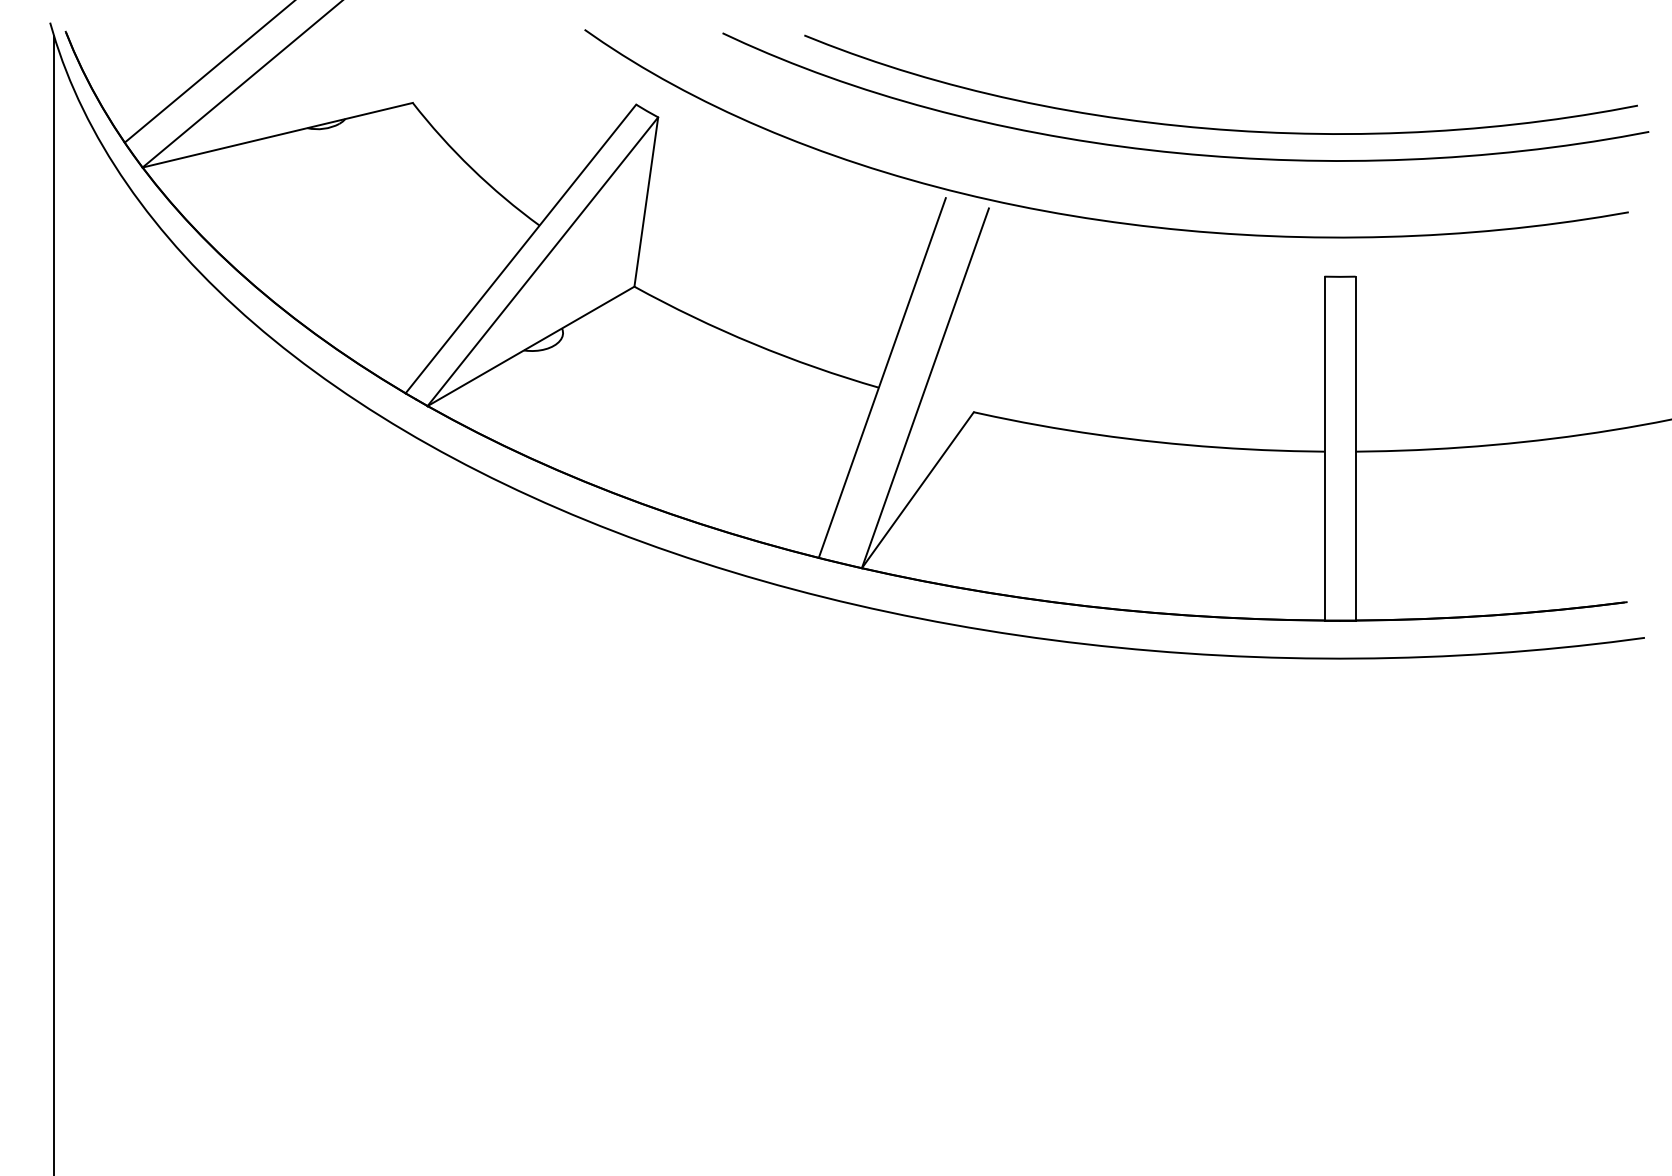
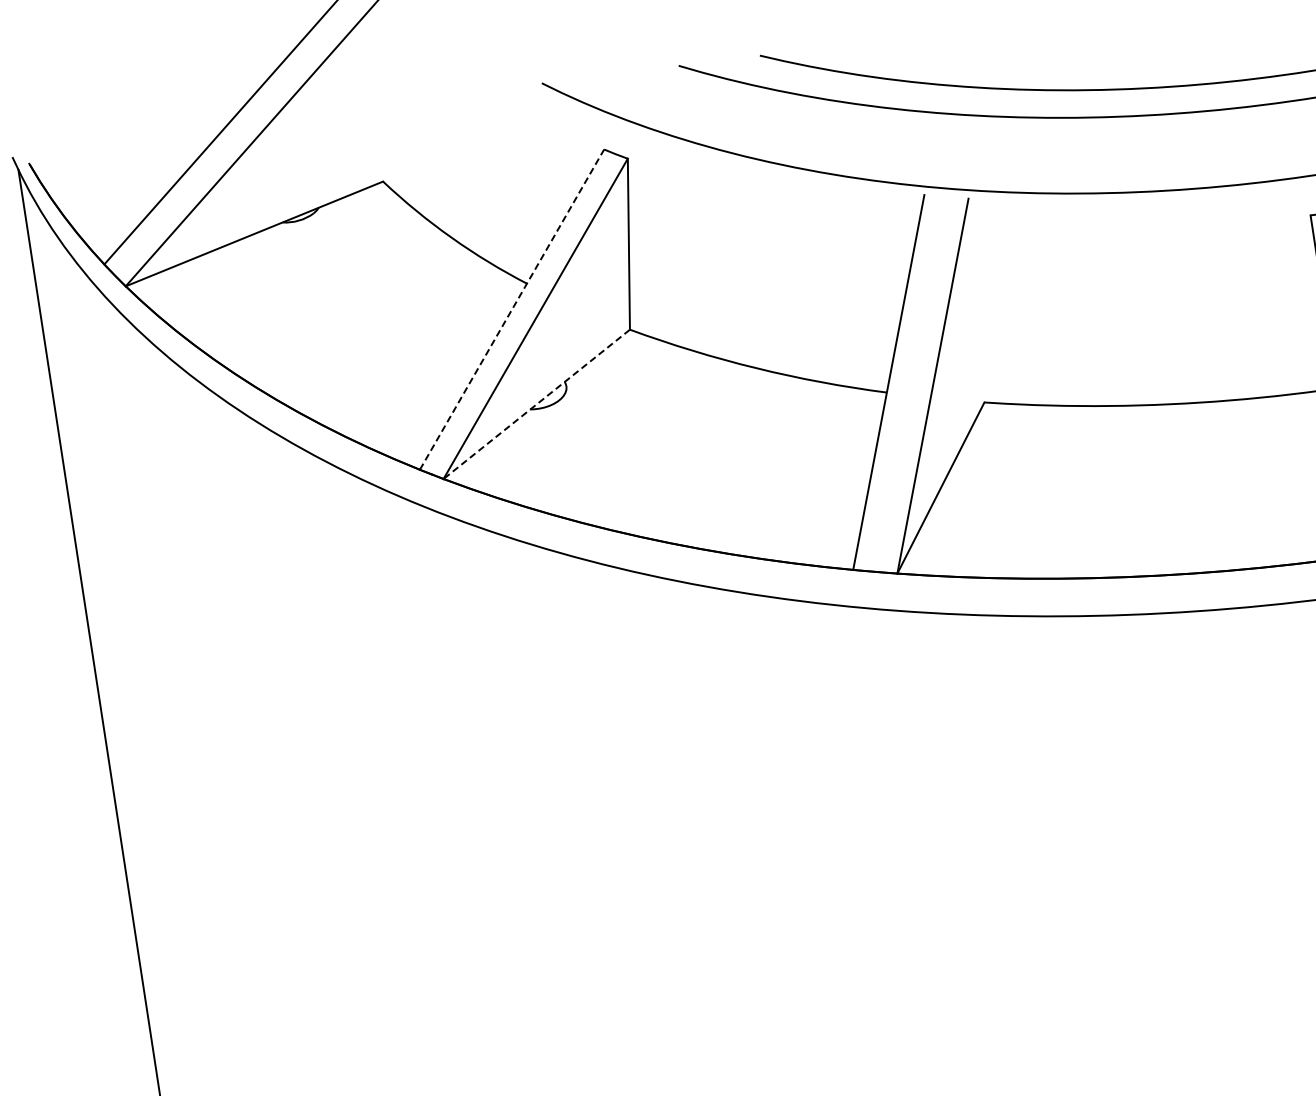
line: (520, 249) -> (511, 310), solid -> dashed
line: (530, 346) -> (536, 404), solid -> dashed

